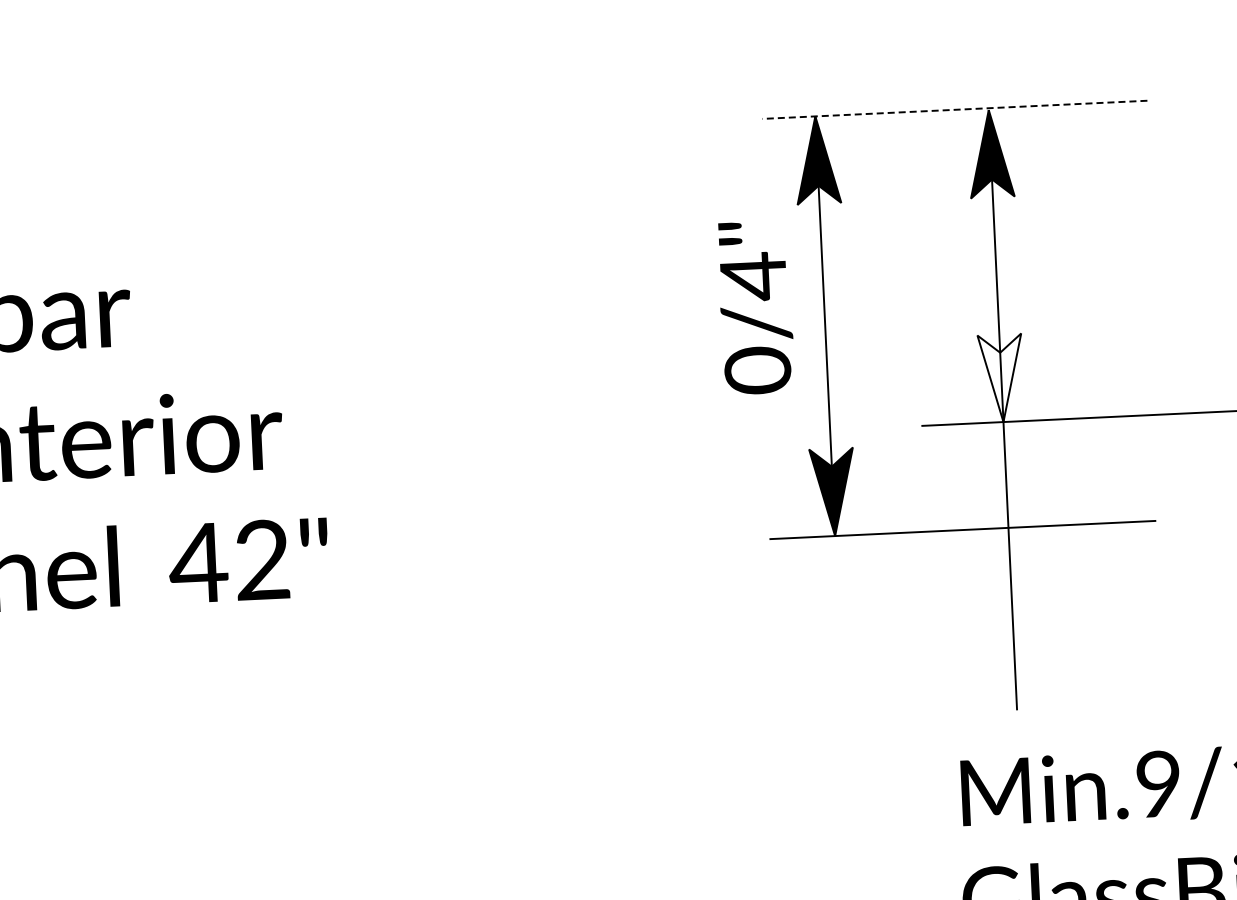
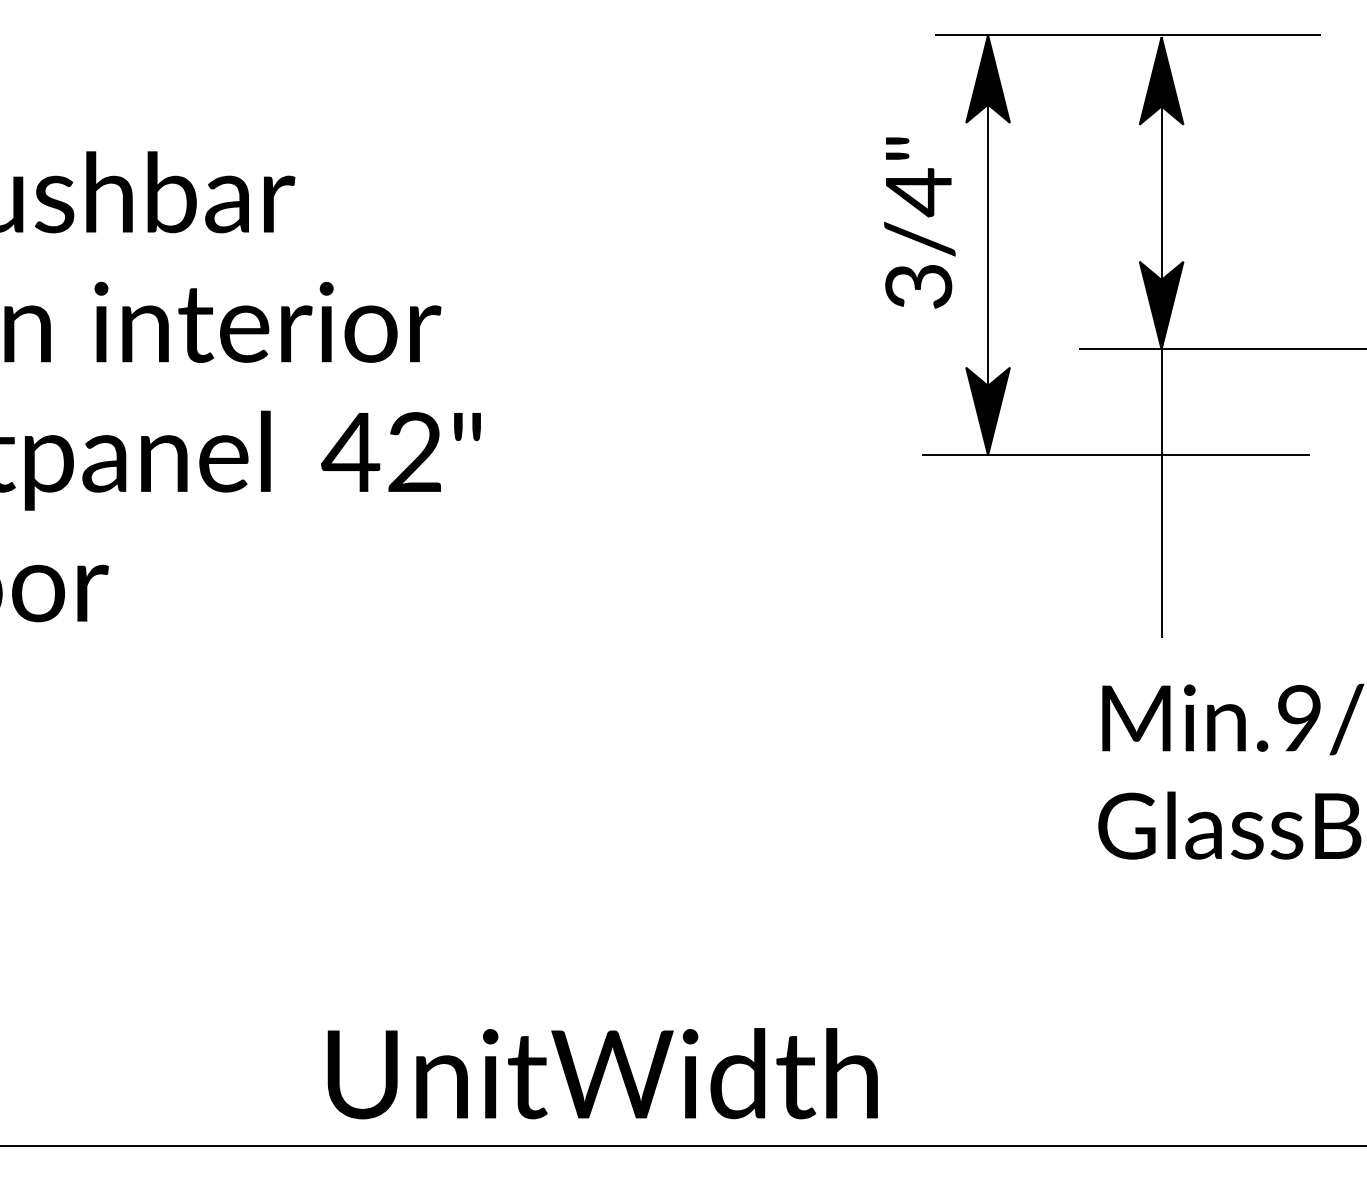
line: (954, 110) -> (1127, 35), dashed -> solid
text: (757, 370) -> (918, 286), 0/4" -> 3/4"
fill: (1001, 378) -> (1161, 305), added

